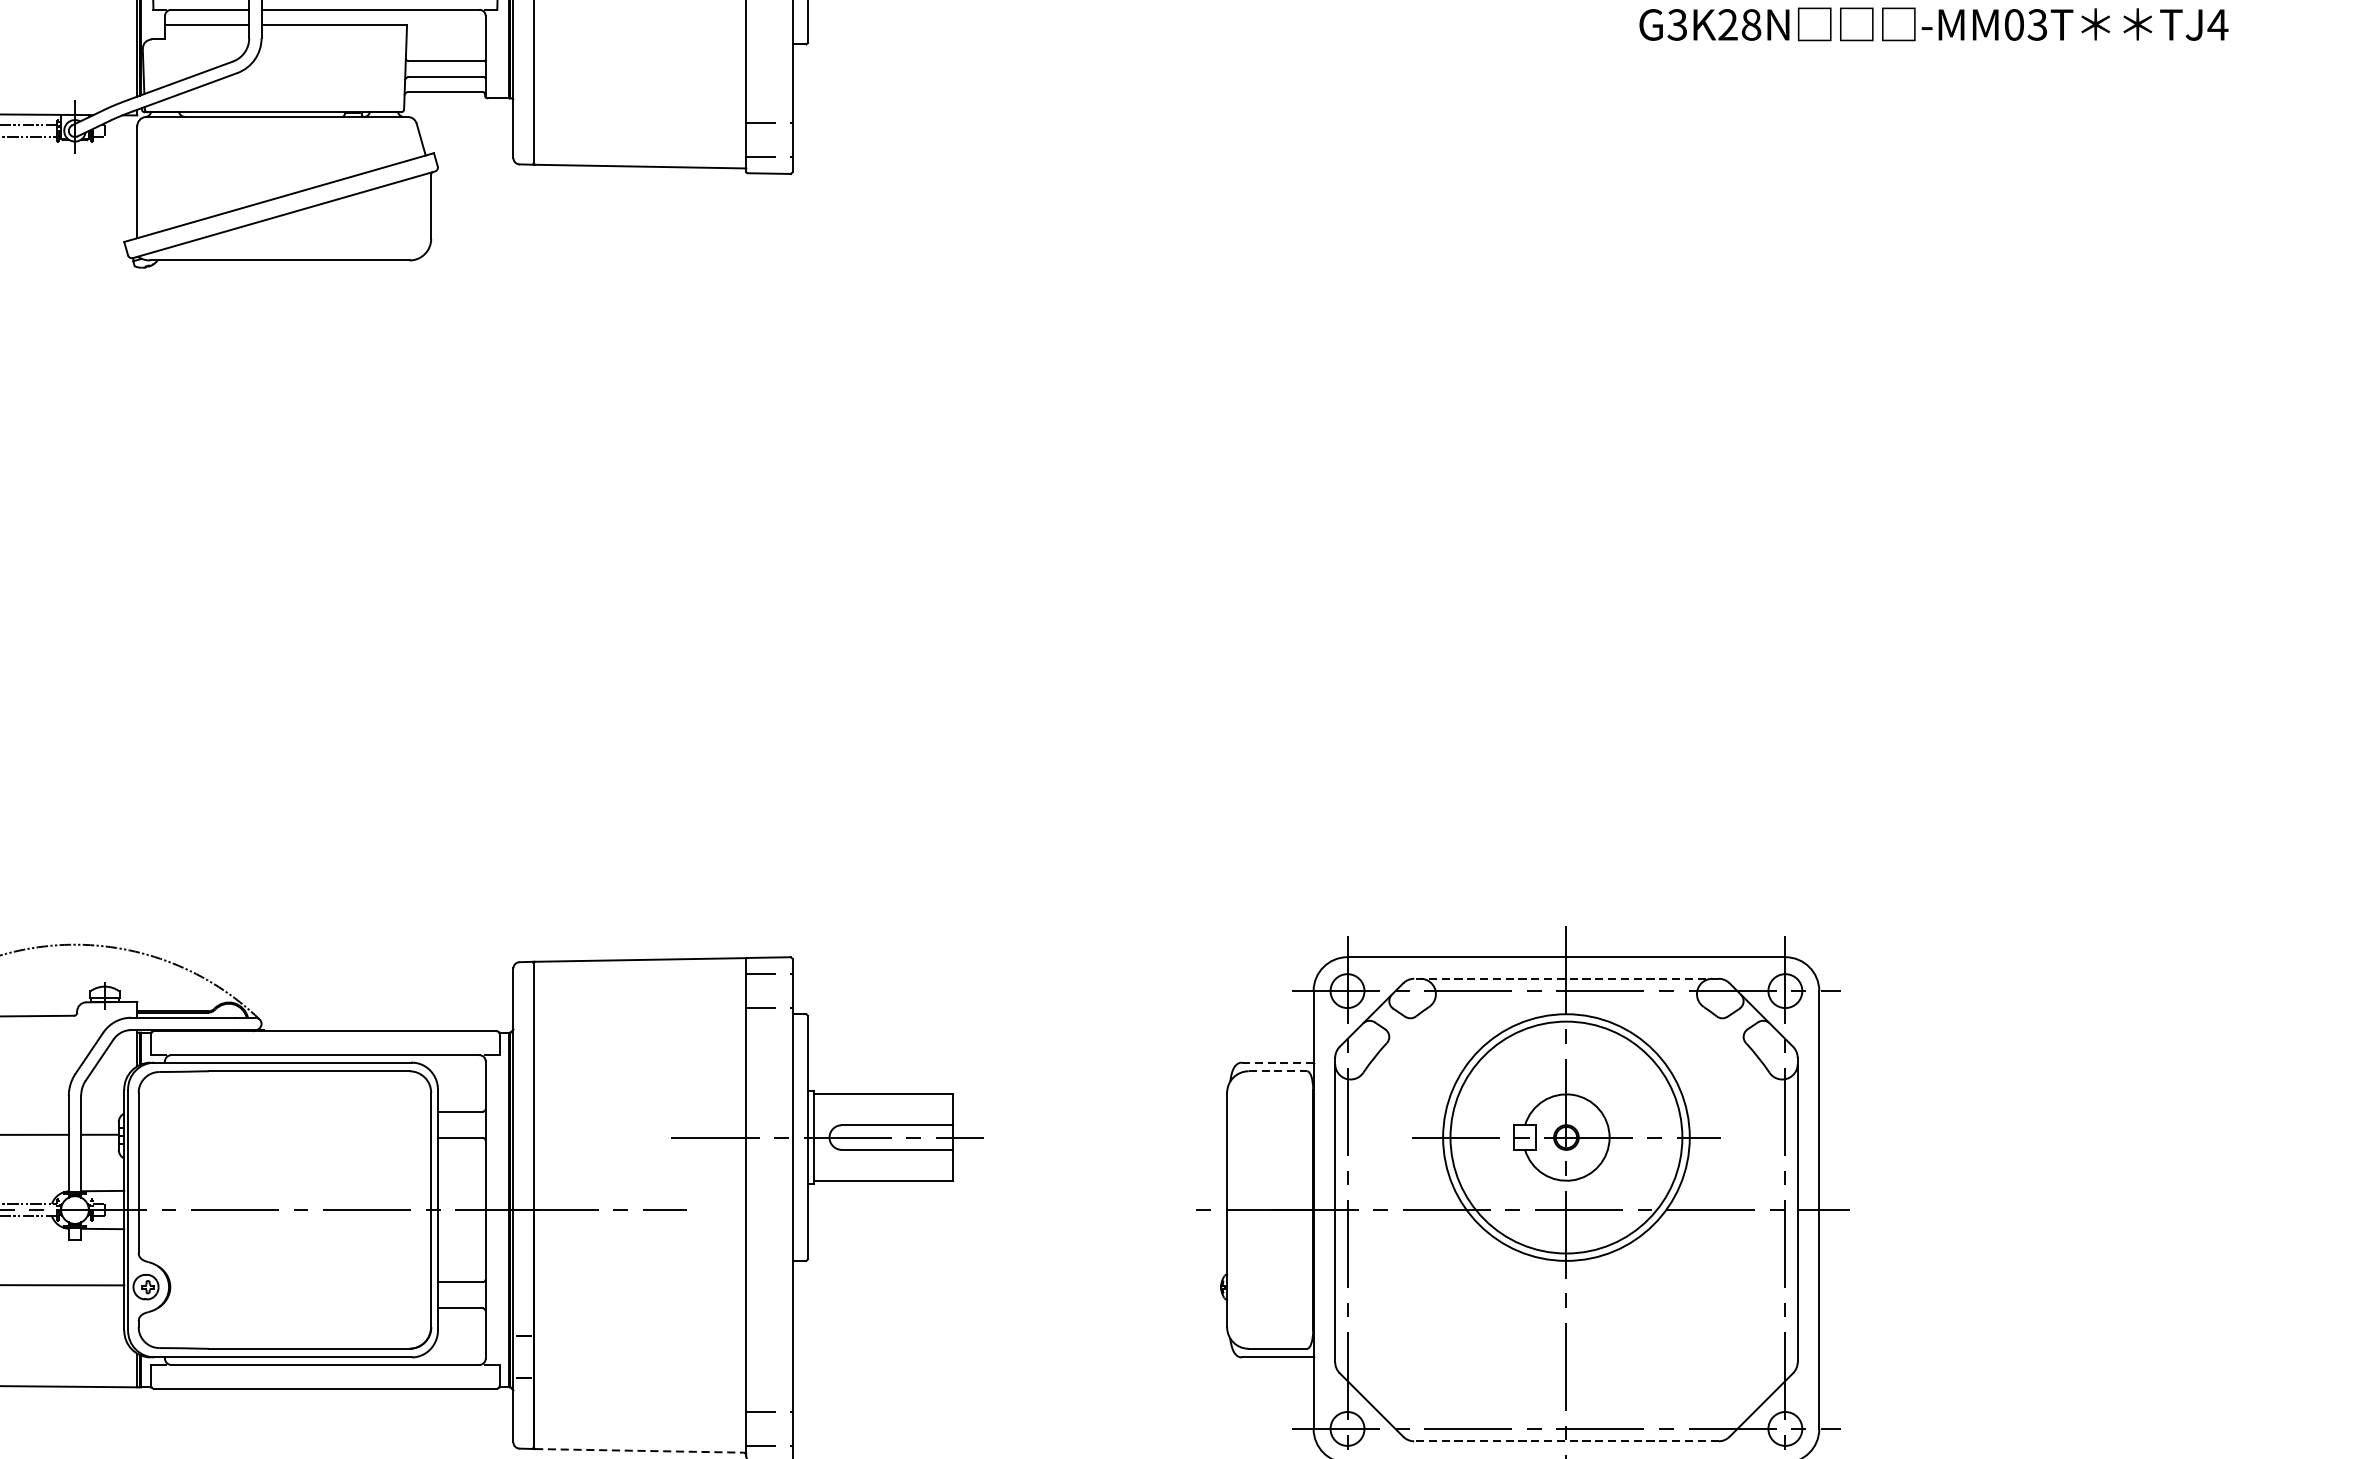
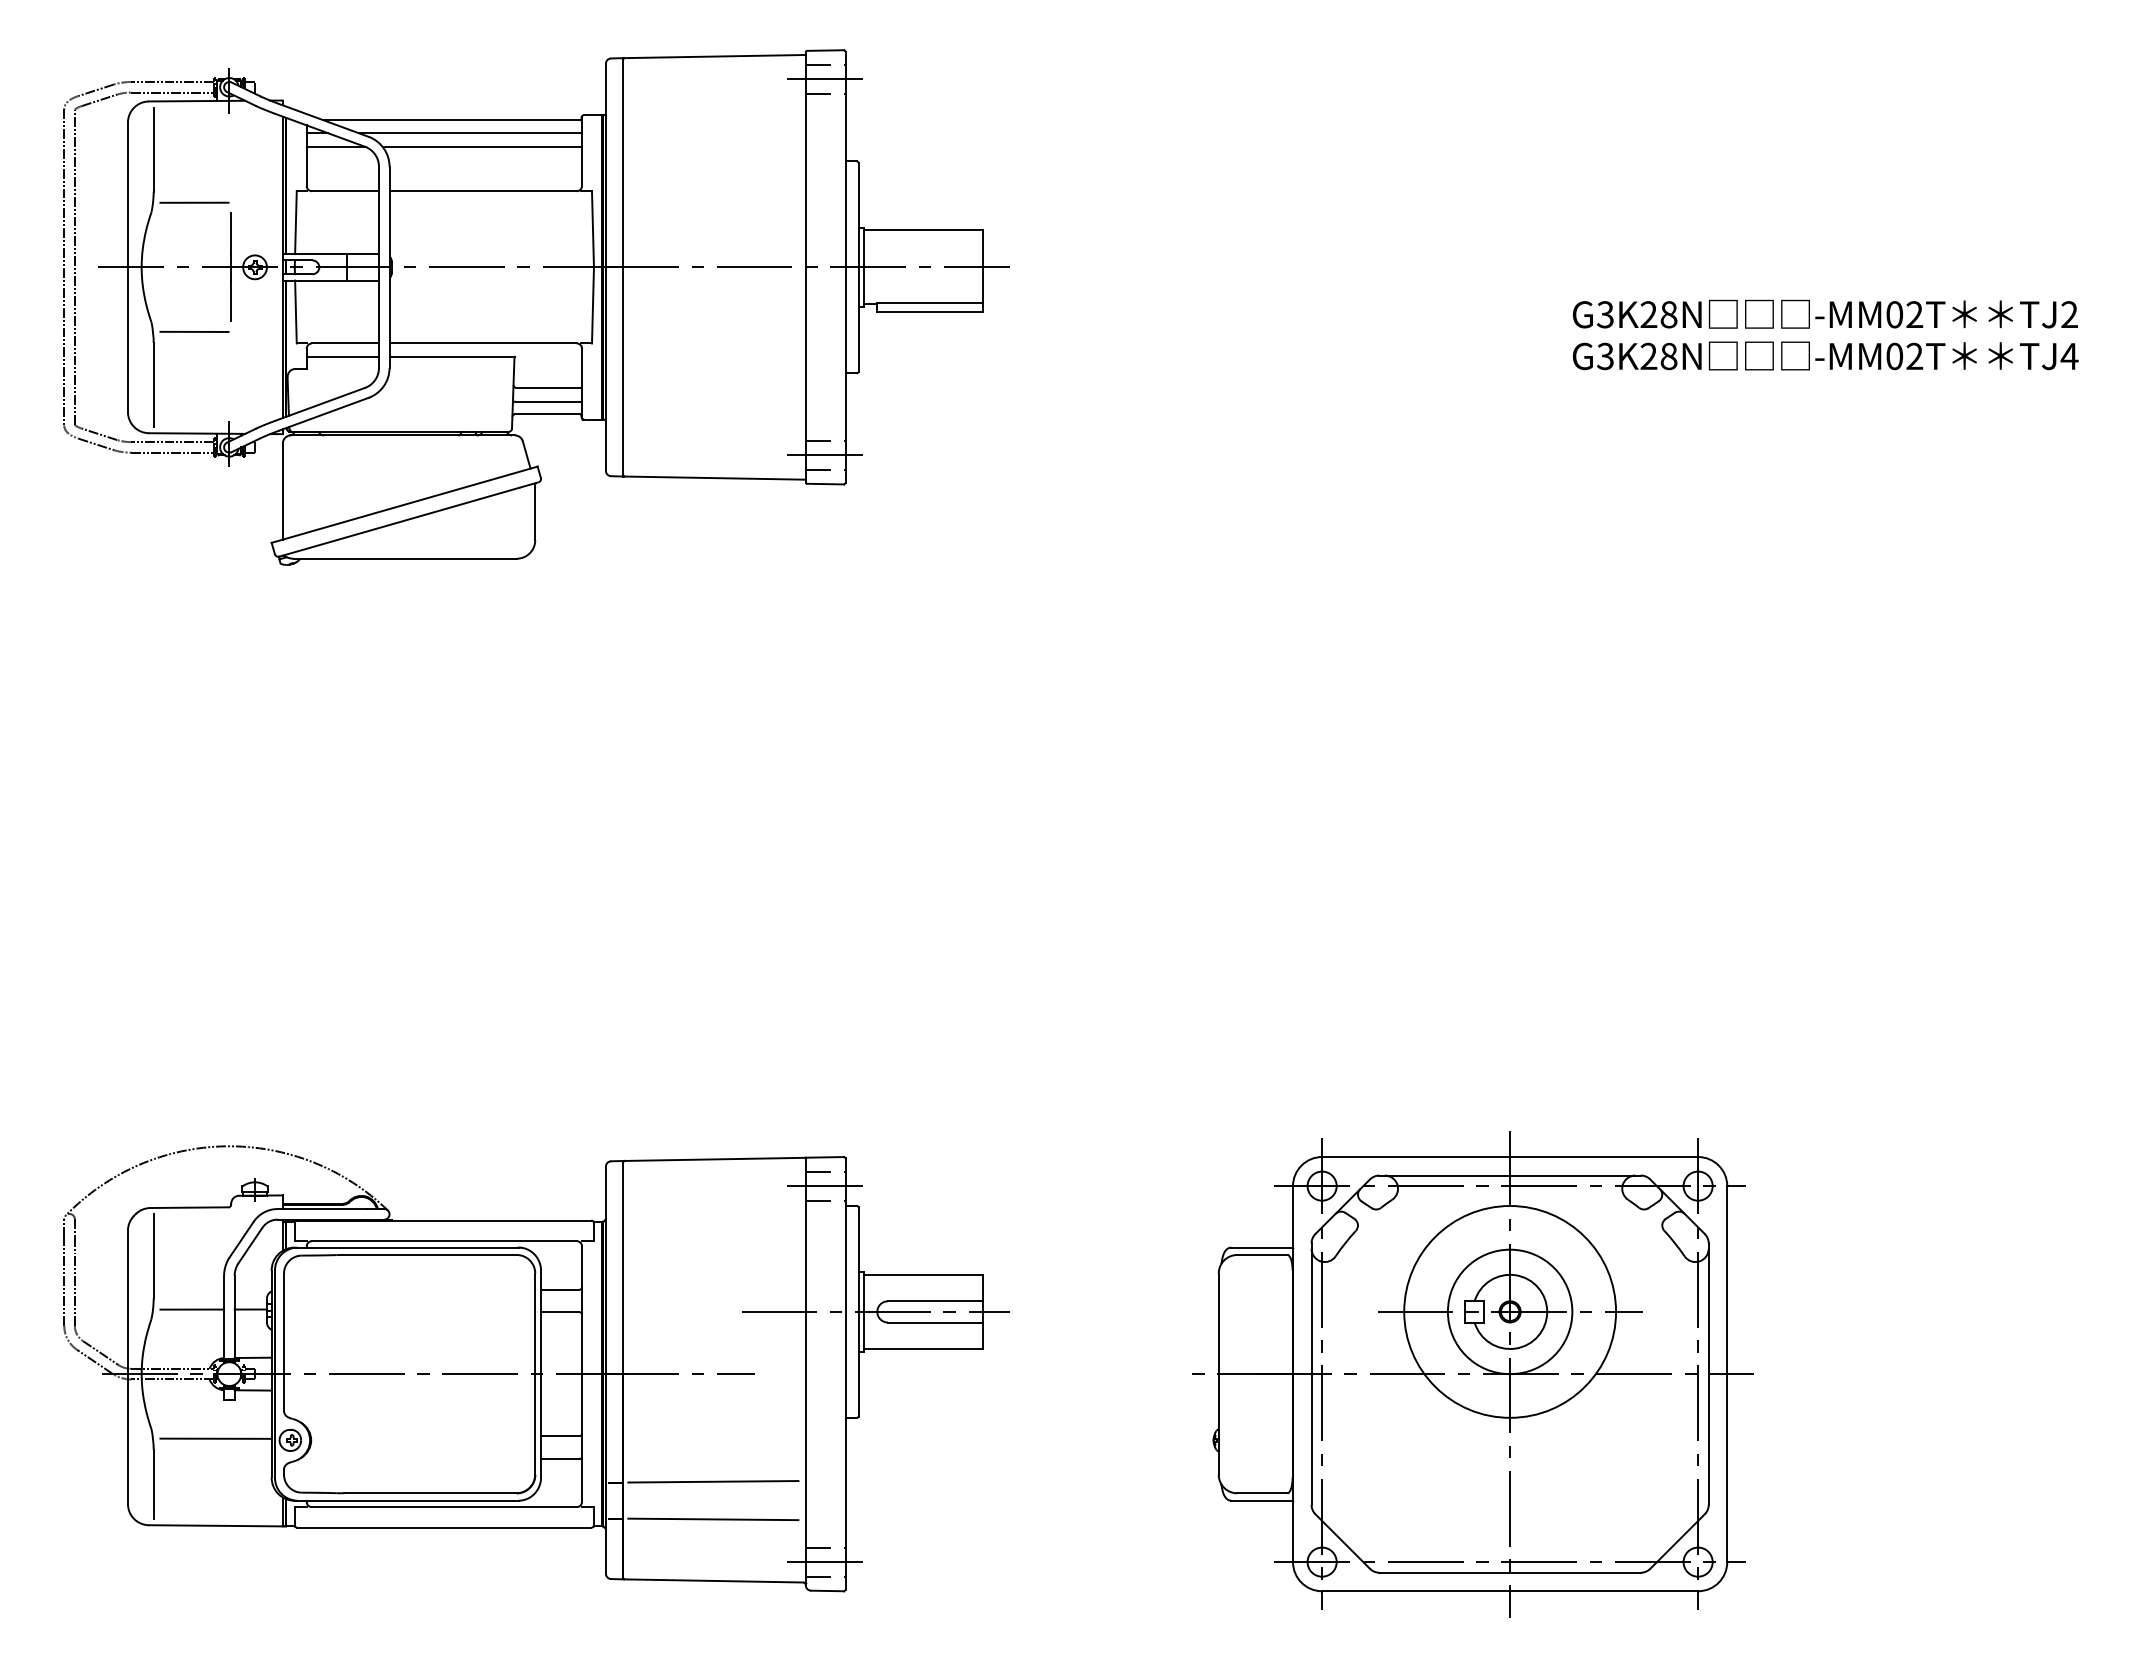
text: (2037, 24) -> (1914, 356), -MM03T -> -MM02T
line: (769, 140) -> (825, 455), added
line: (1566, 978) -> (1510, 1175), dashed -> solid
line: (769, 991) -> (825, 1186), added
line: (1278, 1062) -> (1262, 1247), dashed -> solid
line: (1278, 1070) -> (1262, 1254), dashed -> solid
circle: (1565, 1137) -> (1509, 1311), size x0.62
line: (638, 1335) -> (713, 1481), added
line: (638, 1379) -> (713, 1519), added
line: (769, 1429) -> (825, 1562), added
line: (1566, 1441) -> (1510, 1572), dashed -> solid
line: (639, 1450) -> (714, 1580), dashed -> solid

